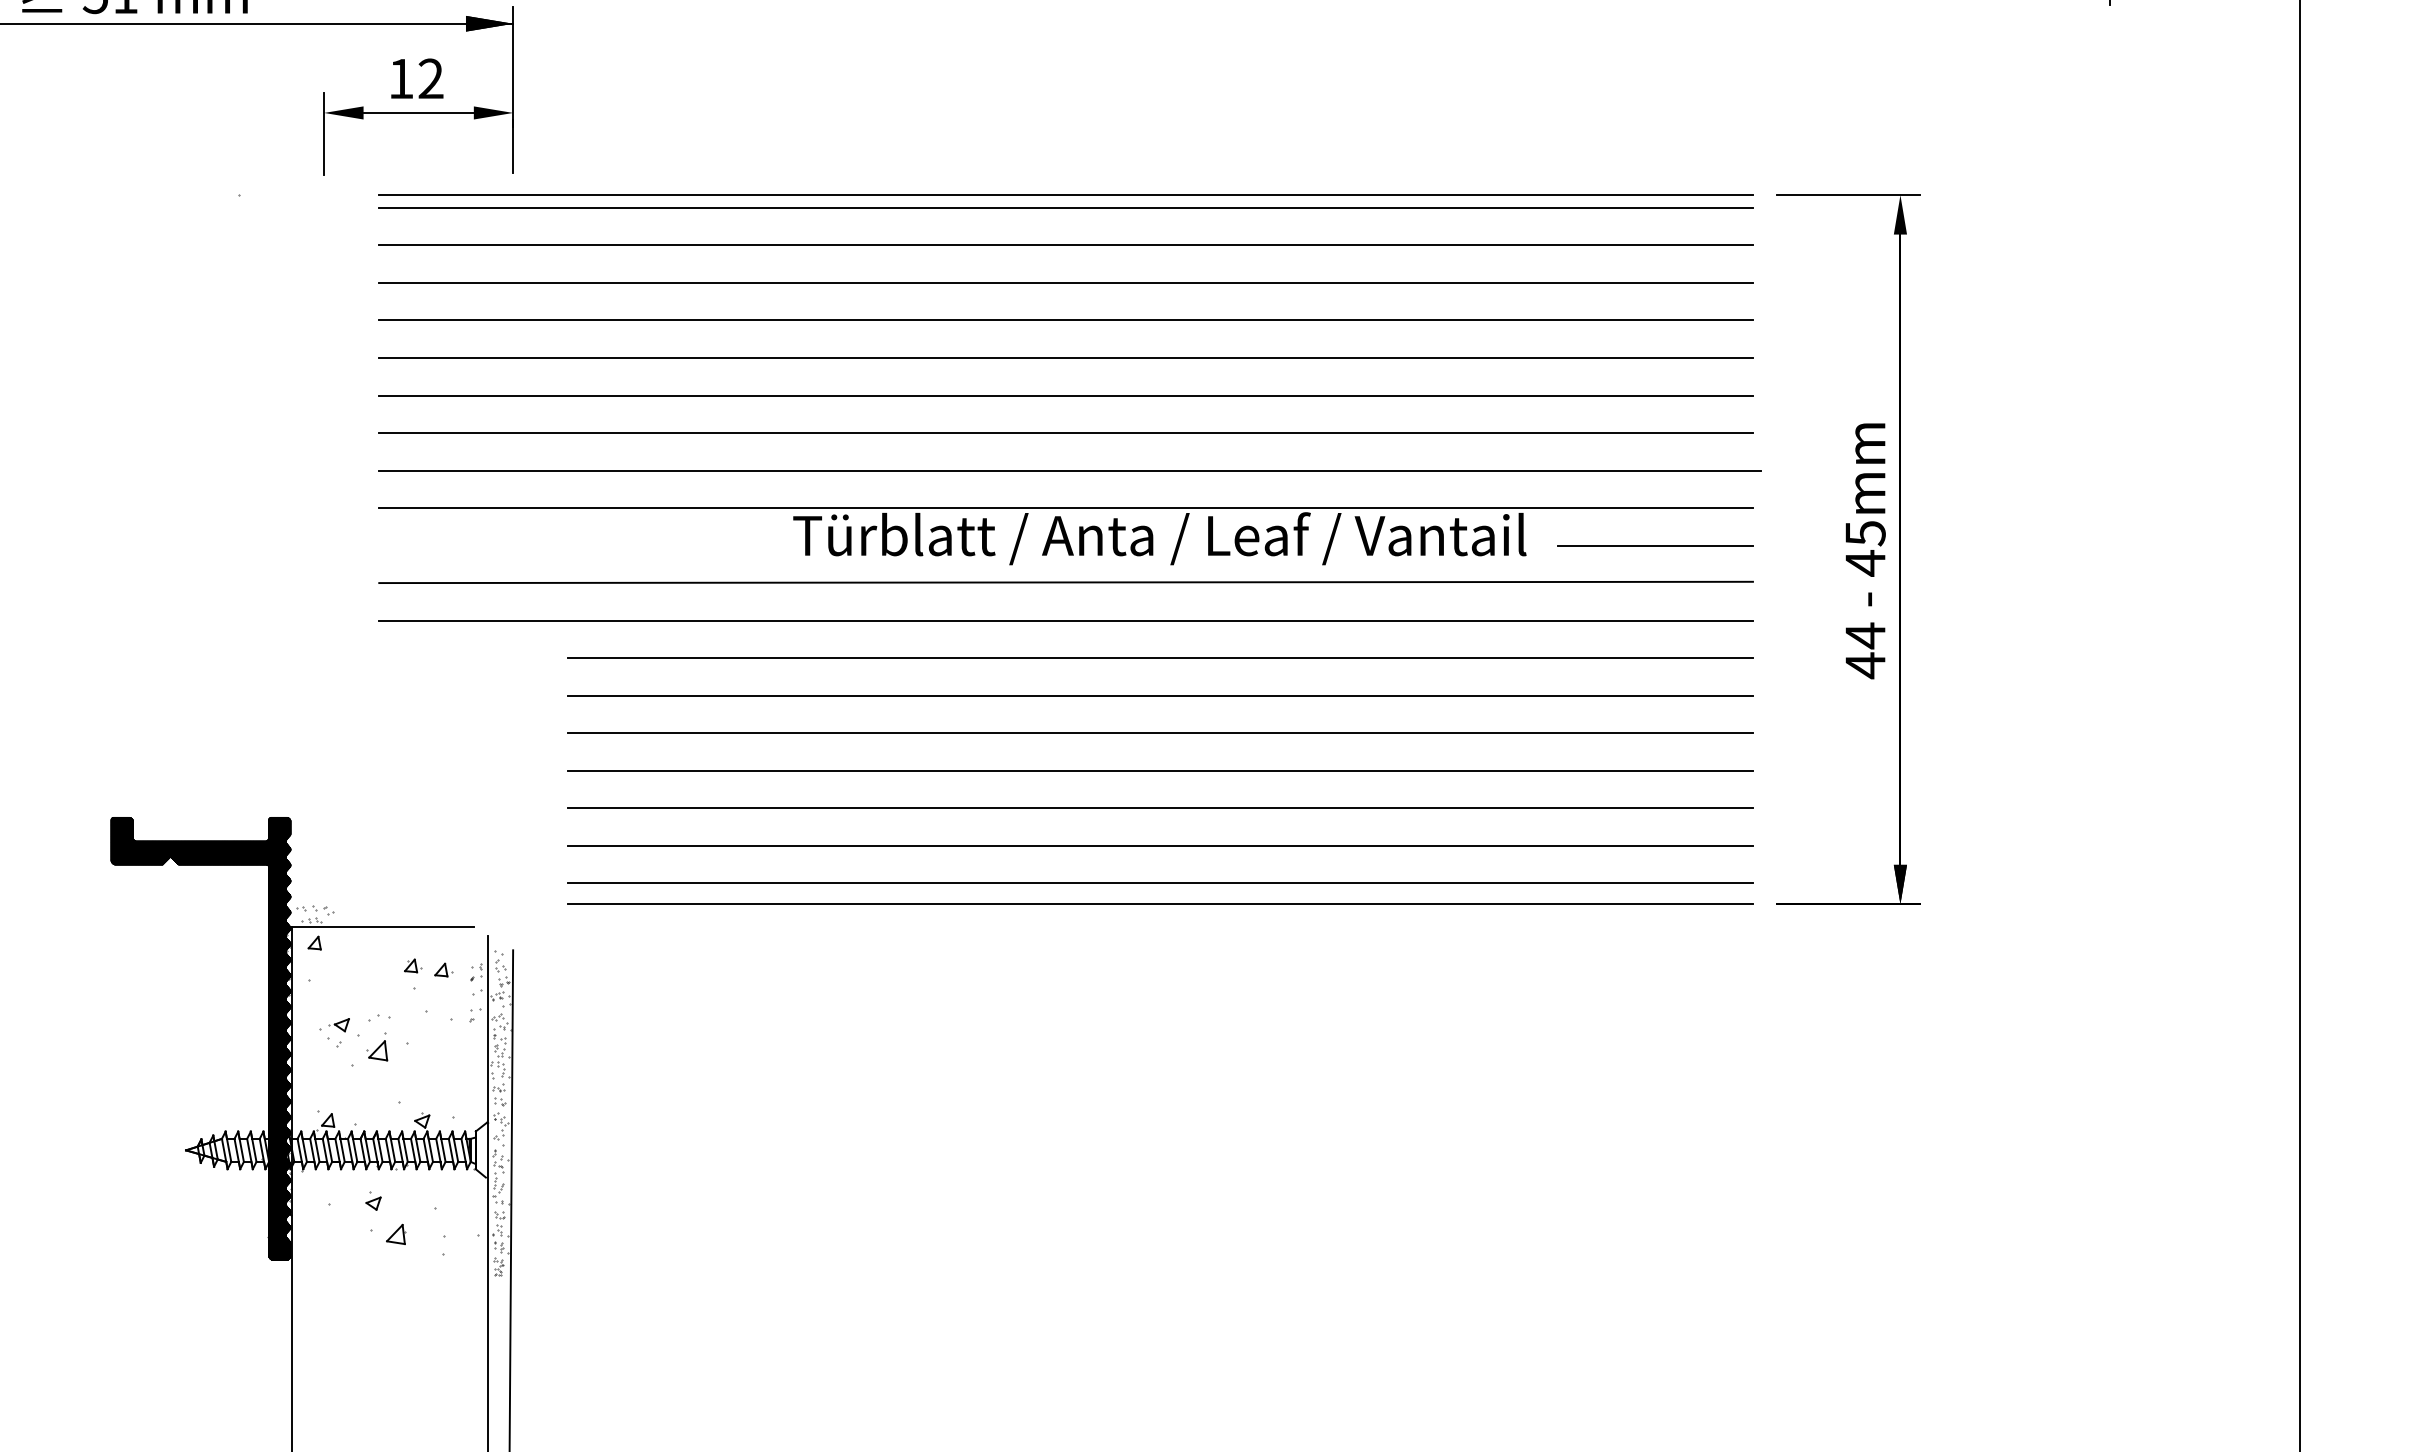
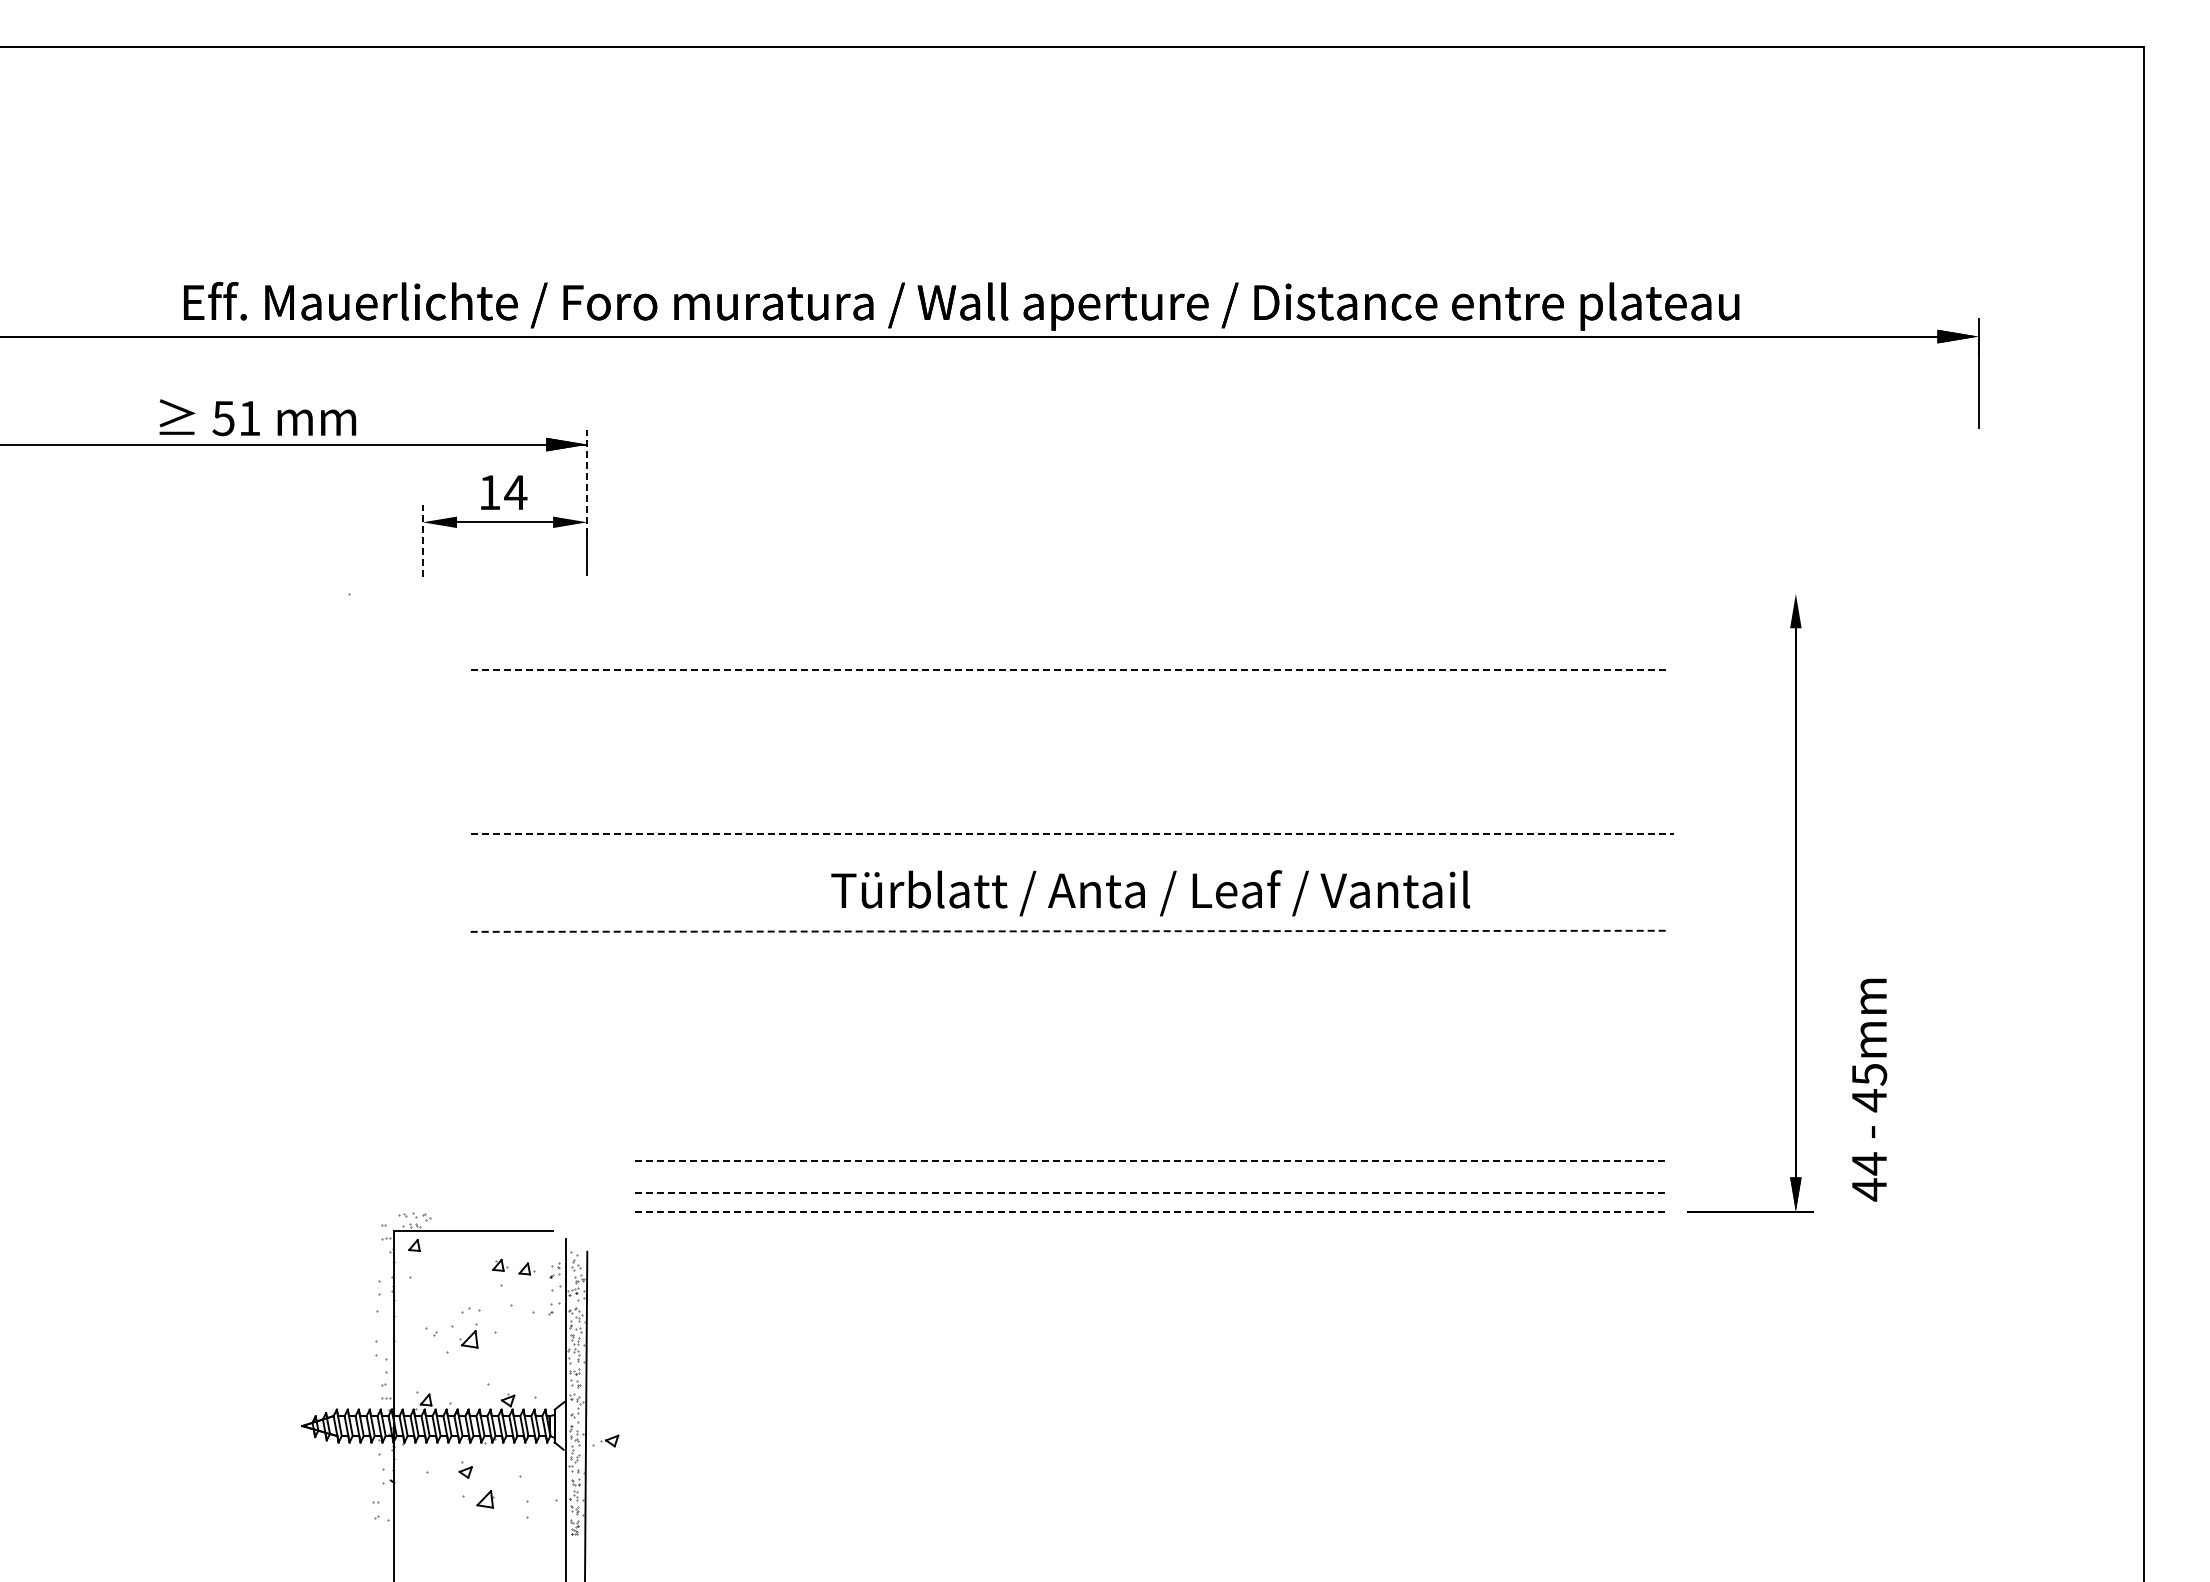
line: (513, 67) -> (587, 482), solid -> dashed
text: (430, 77) -> (515, 491), 12 -> 14
line: (323, 133) -> (422, 540), solid -> dashed
line: (1065, 194) -> (1068, 593), removed
line: (1848, 194) -> (1750, 593), removed
line: (1065, 208) -> (1068, 605), removed
line: (1065, 245) -> (1068, 637), removed
line: (1066, 283) -> (1069, 670), solid -> dashed
line: (1065, 320) -> (1068, 703), removed
line: (1065, 357) -> (1068, 735), removed
line: (1065, 395) -> (1068, 768), removed
line: (1065, 433) -> (1068, 801), removed
line: (1070, 470) -> (1072, 833), solid -> dashed
line: (1065, 508) -> (1068, 866), removed
line: (1655, 545) -> (1582, 899), removed
text: (1865, 550) -> (1869, 1089), moved
line: (1066, 582) -> (1069, 931), solid -> dashed
line: (1065, 620) -> (1068, 964), removed
line: (1160, 658) -> (1151, 997), removed
line: (1160, 696) -> (1151, 1030), removed
line: (1160, 733) -> (1151, 1062), removed
line: (1160, 770) -> (1151, 1095), removed
line: (1160, 808) -> (1151, 1128), removed
line: (1160, 845) -> (1151, 1160), solid -> dashed
line: (1160, 883) -> (1151, 1193), solid -> dashed
line: (1160, 904) -> (1151, 1211), solid -> dashed
part: (334, 1024) -> (605, 1440), moved
hatch: (201, 1038) -> (315, 1328), removed

